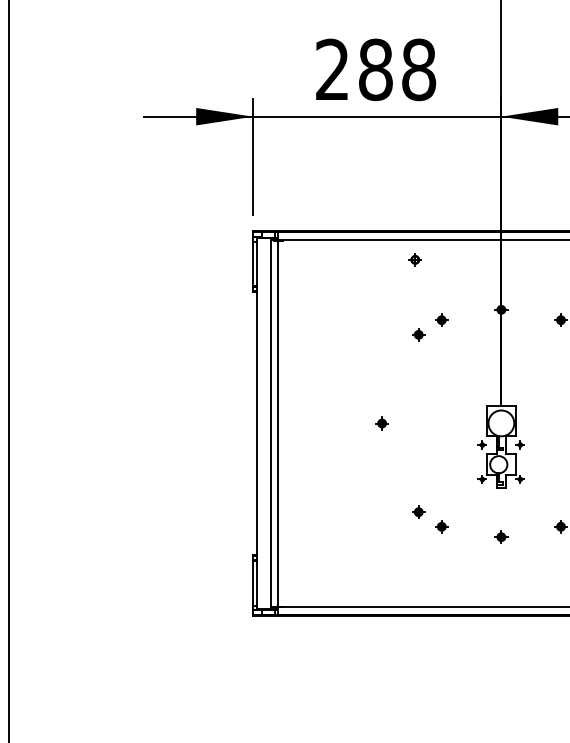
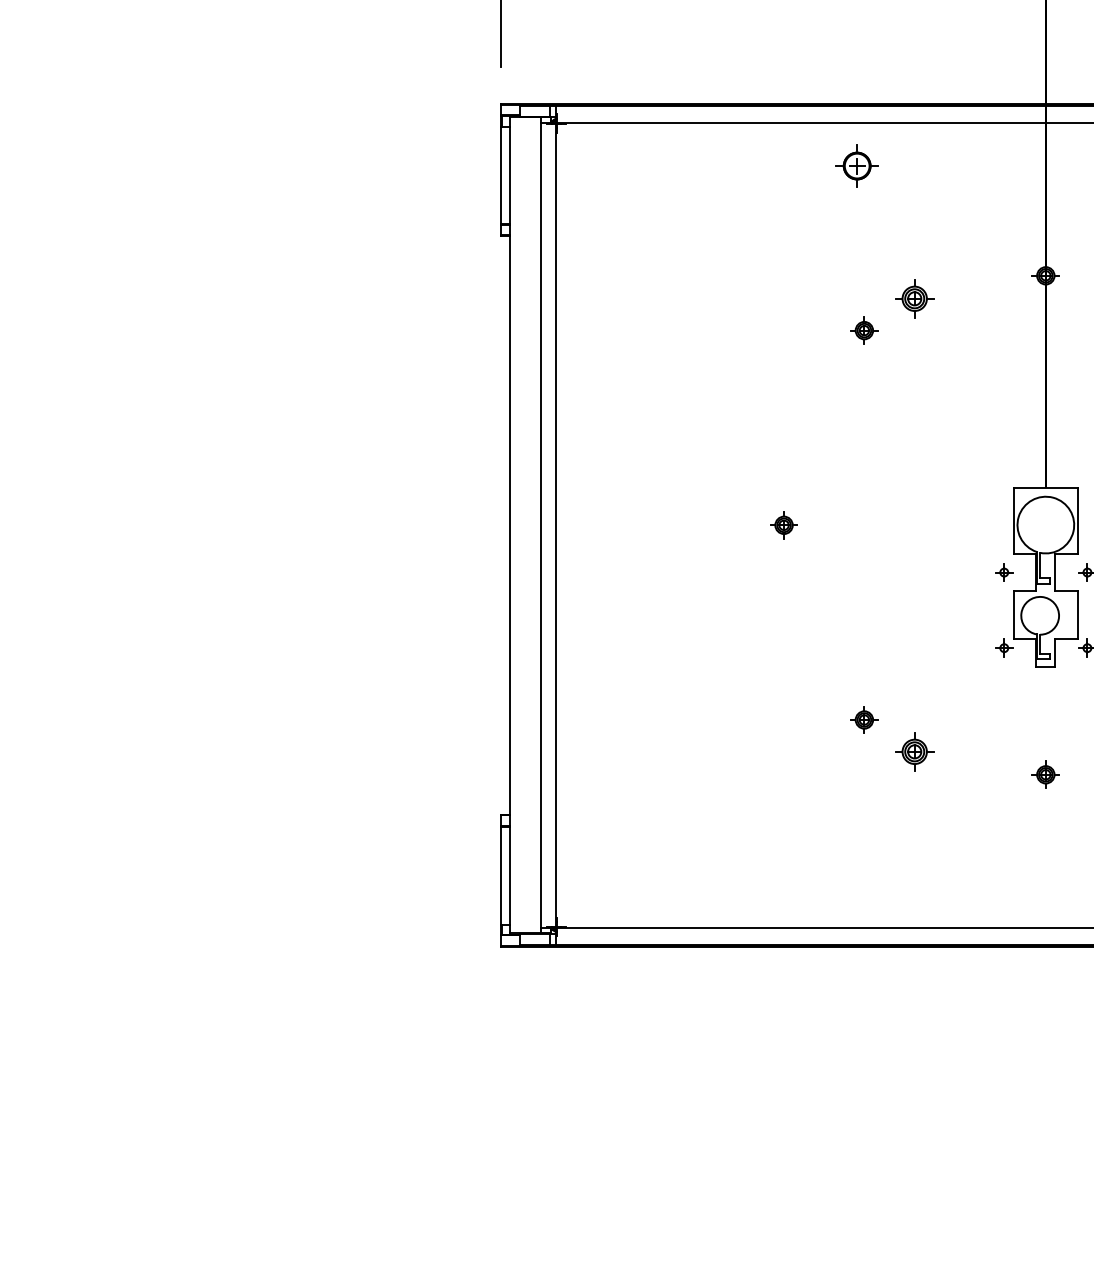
part: (414, 259) -> (855, 165), size x1.6
part: (441, 319) -> (914, 297), size x1.4
part: (441, 526) -> (914, 751), size x1.4

